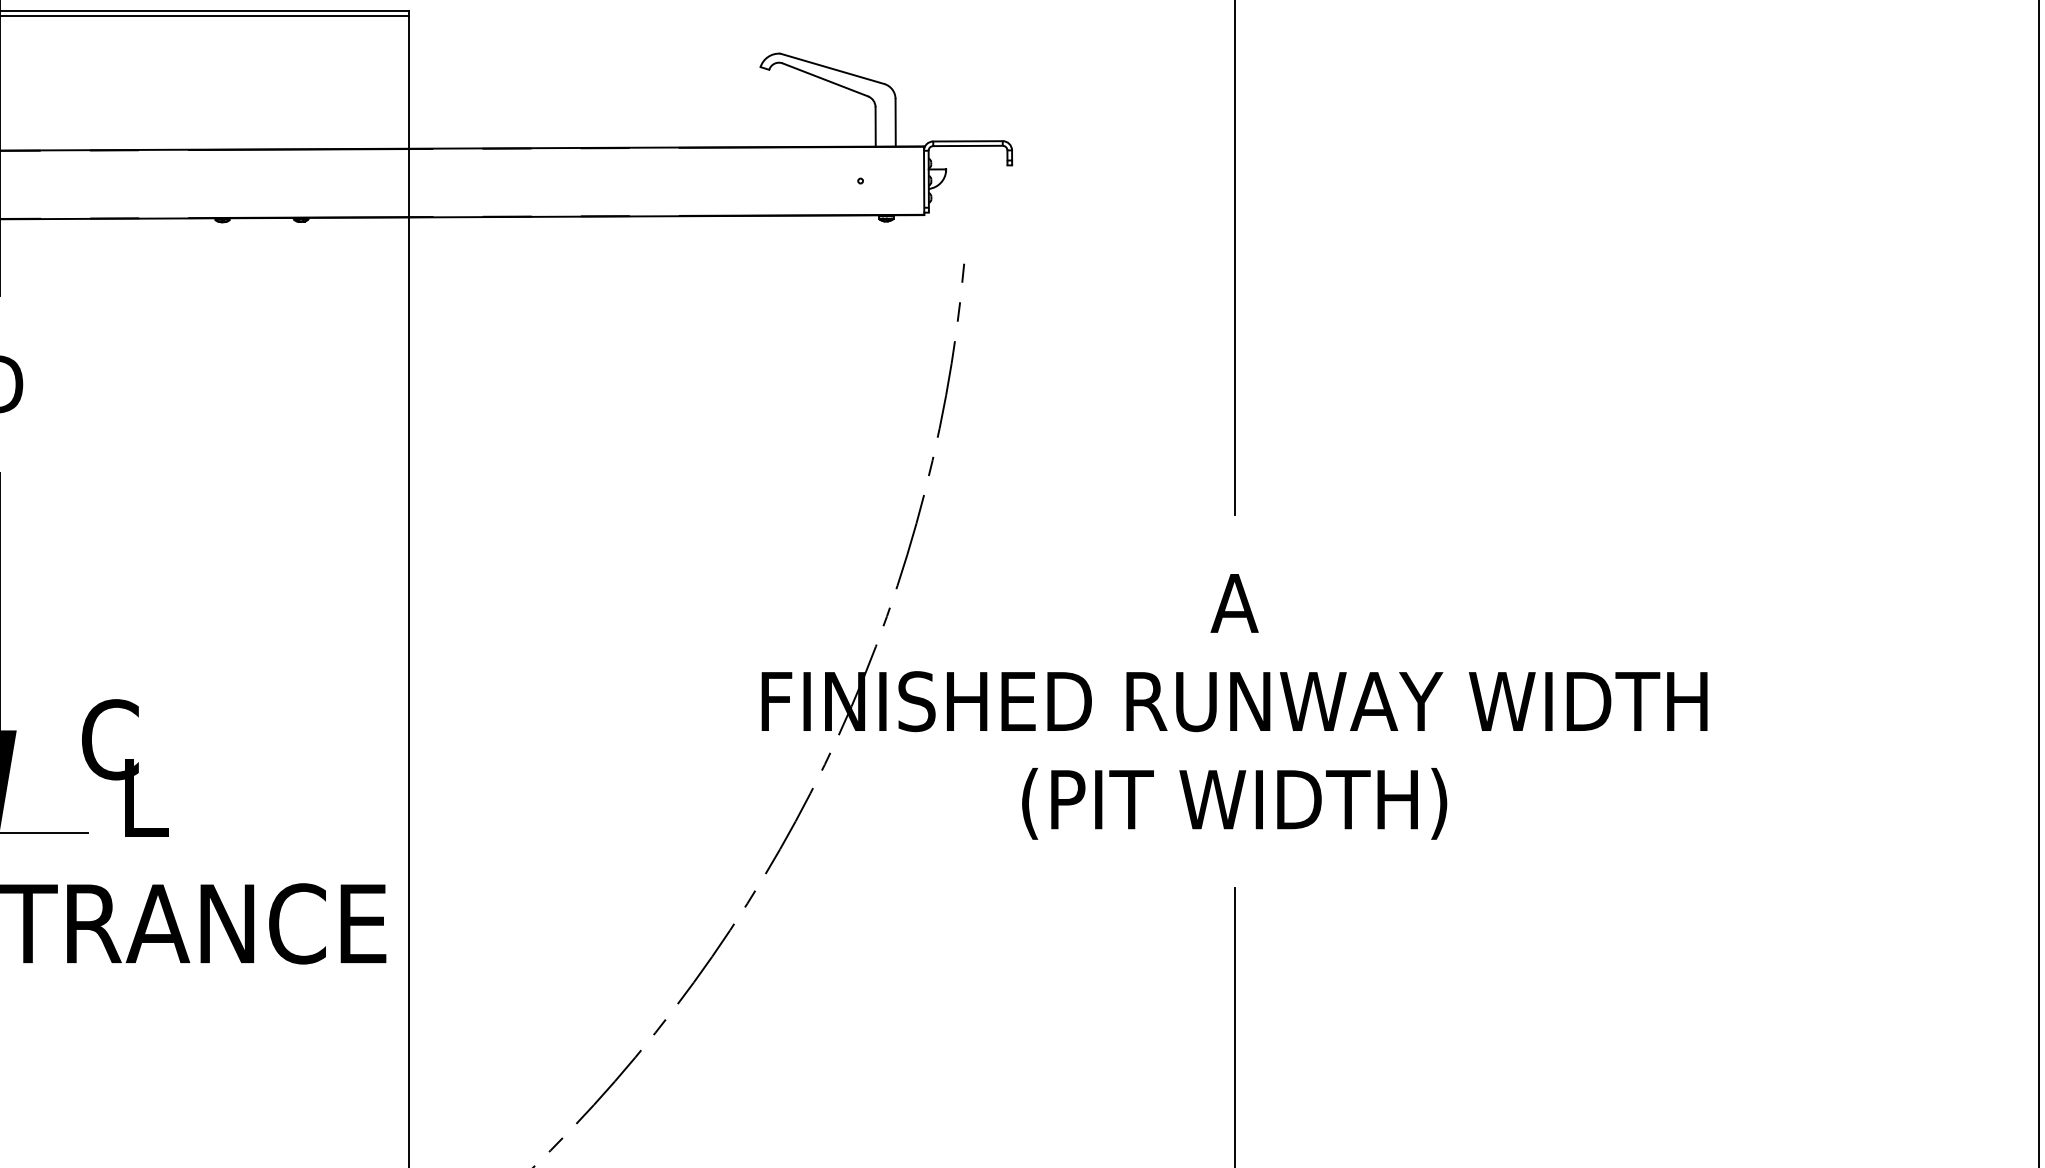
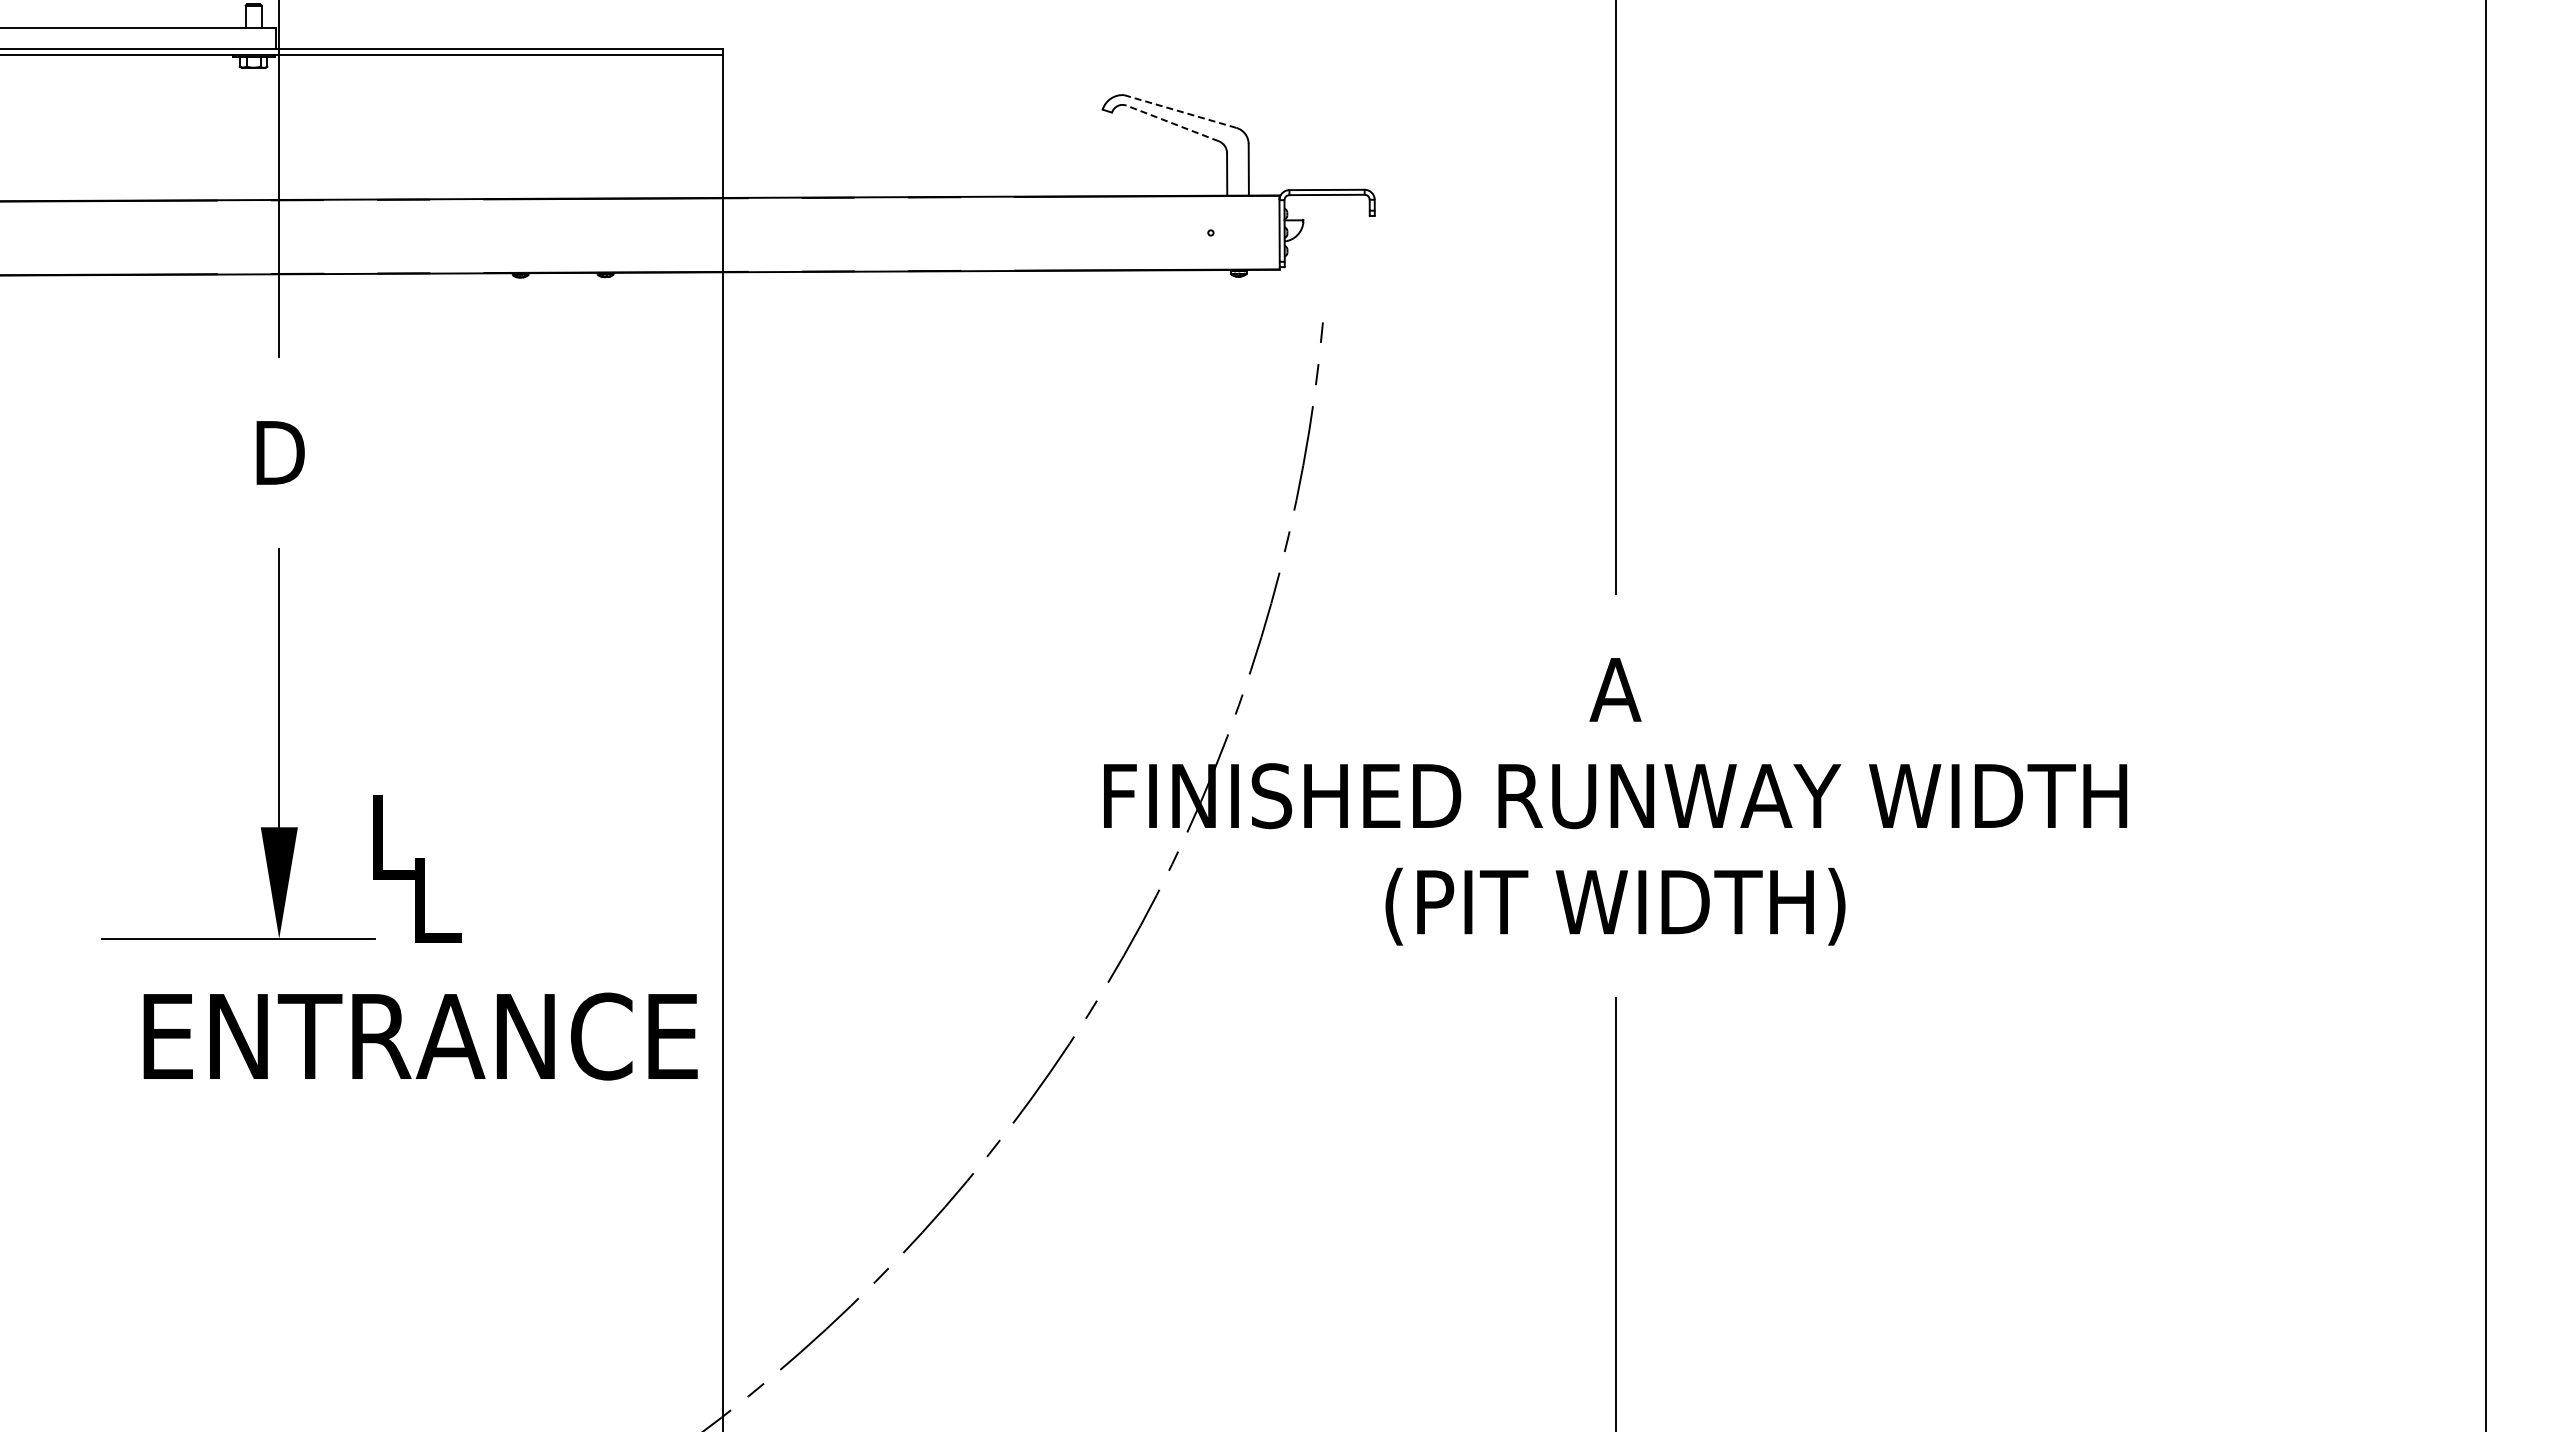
line: (832, 68) -> (1180, 111), solid -> dashed
line: (825, 79) -> (1172, 123), solid -> dashed
text: (109, 739) -> (398, 837), C -> L

